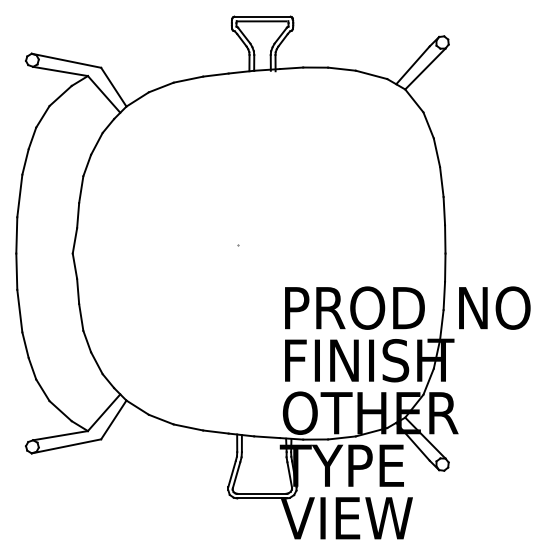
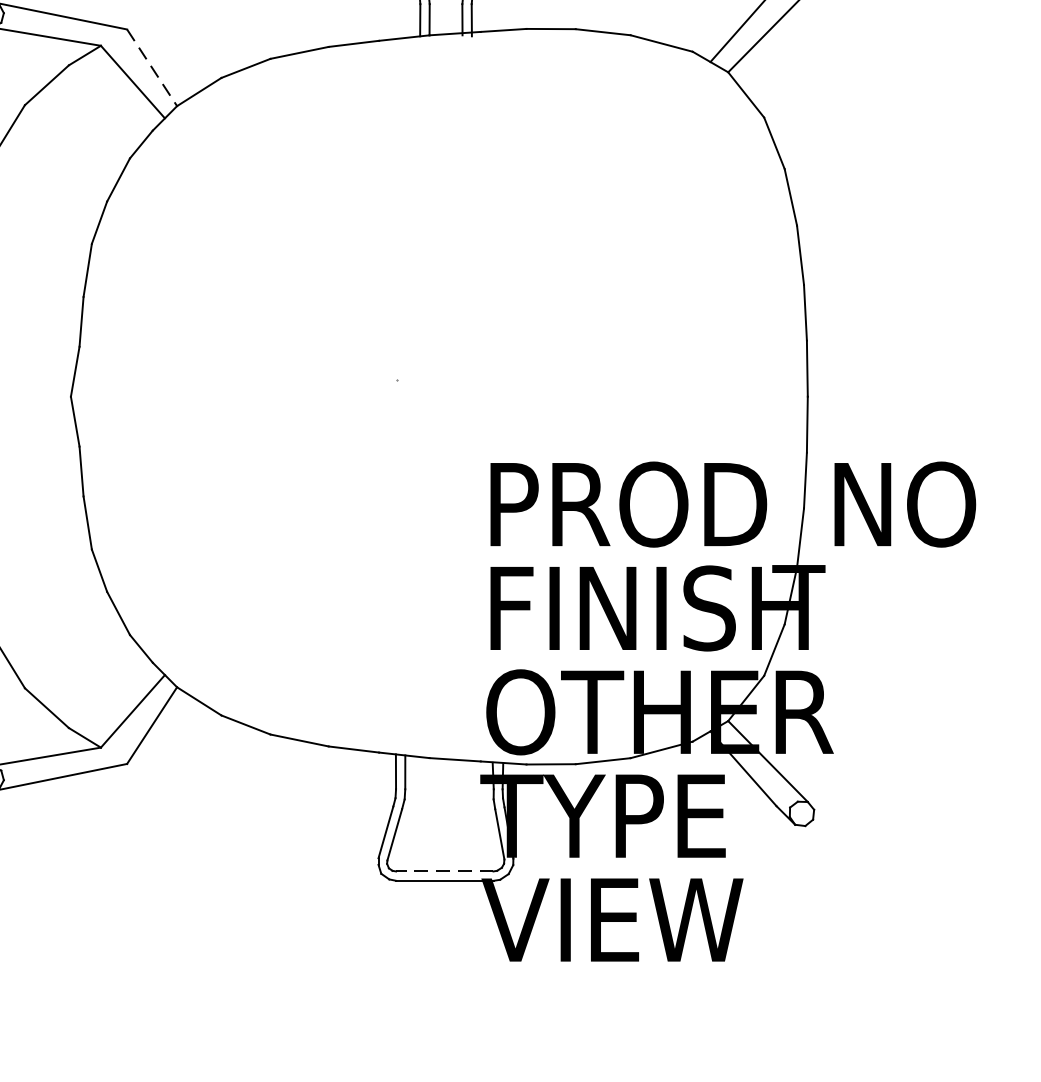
line: (114, 87) -> (153, 68), solid -> dashed
line: (261, 493) -> (444, 871), solid -> dashed

